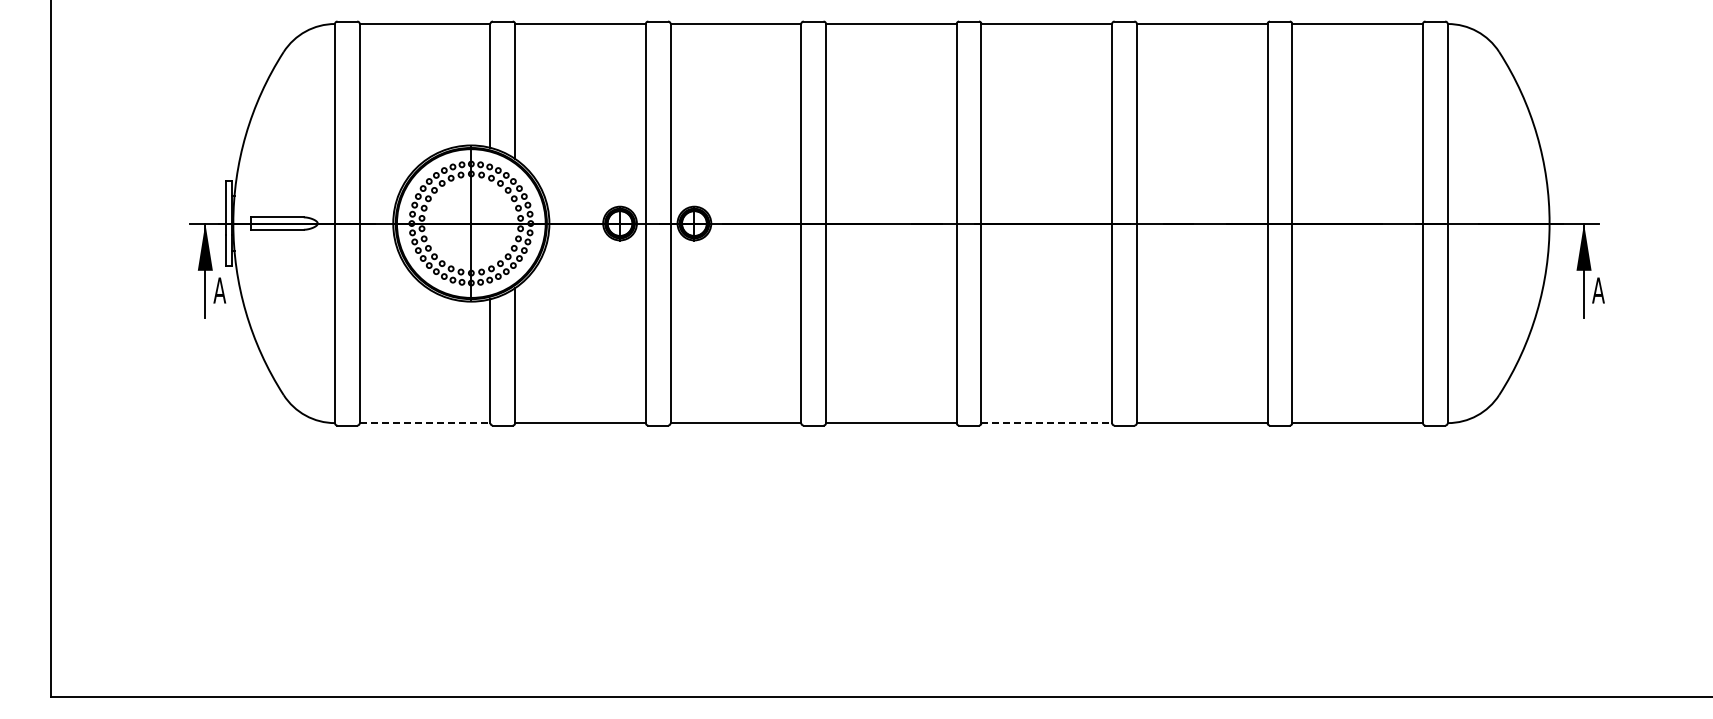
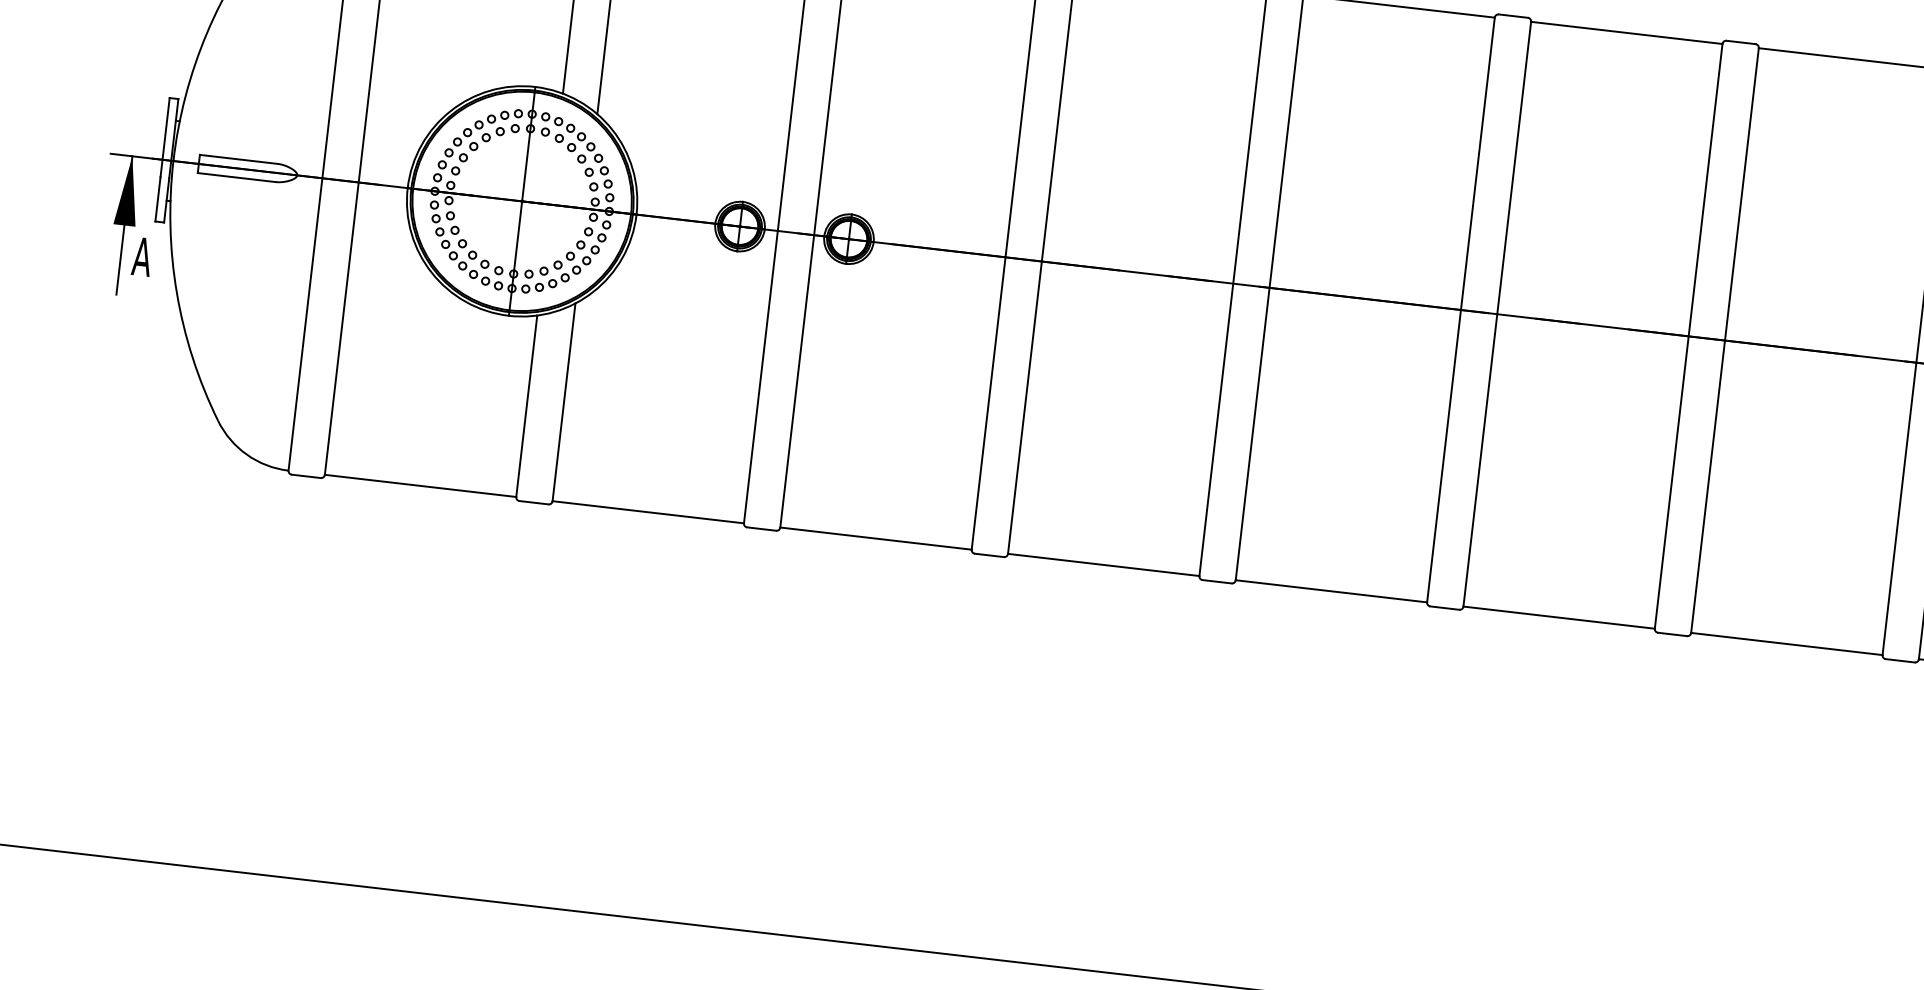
line: (425, 423) -> (421, 486), dashed -> solid
line: (1047, 423) -> (1332, 591), dashed -> solid

